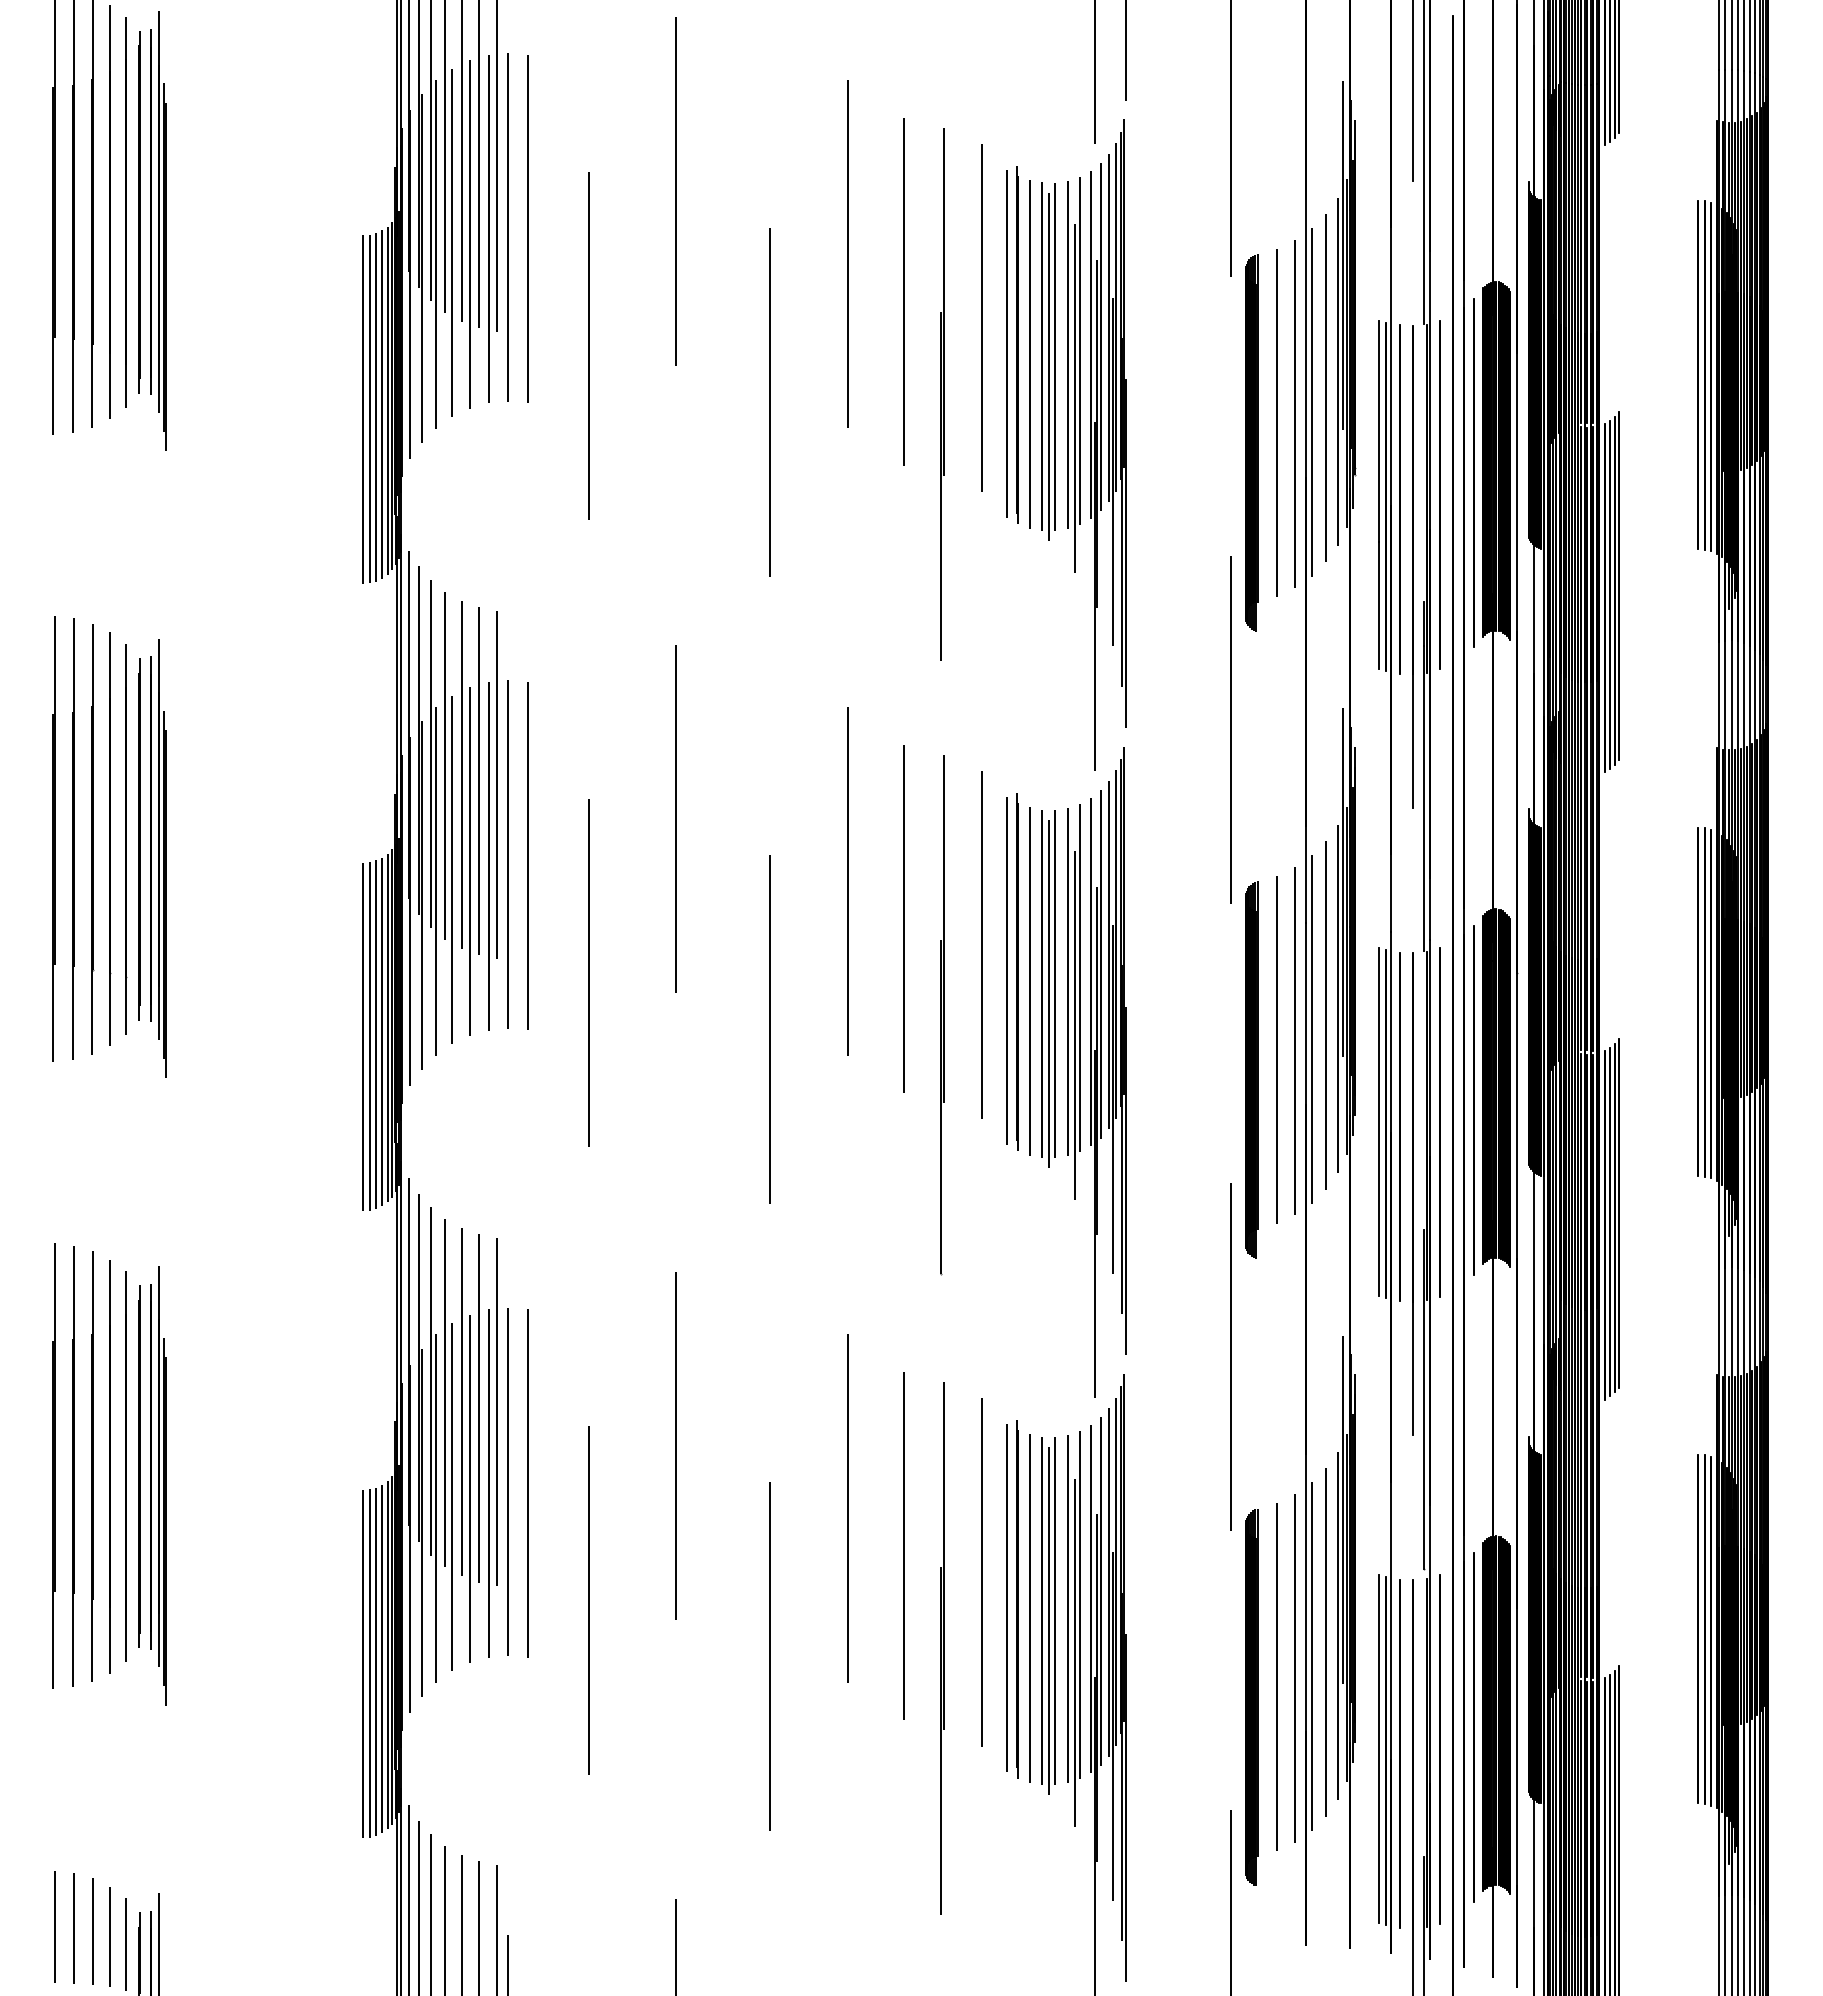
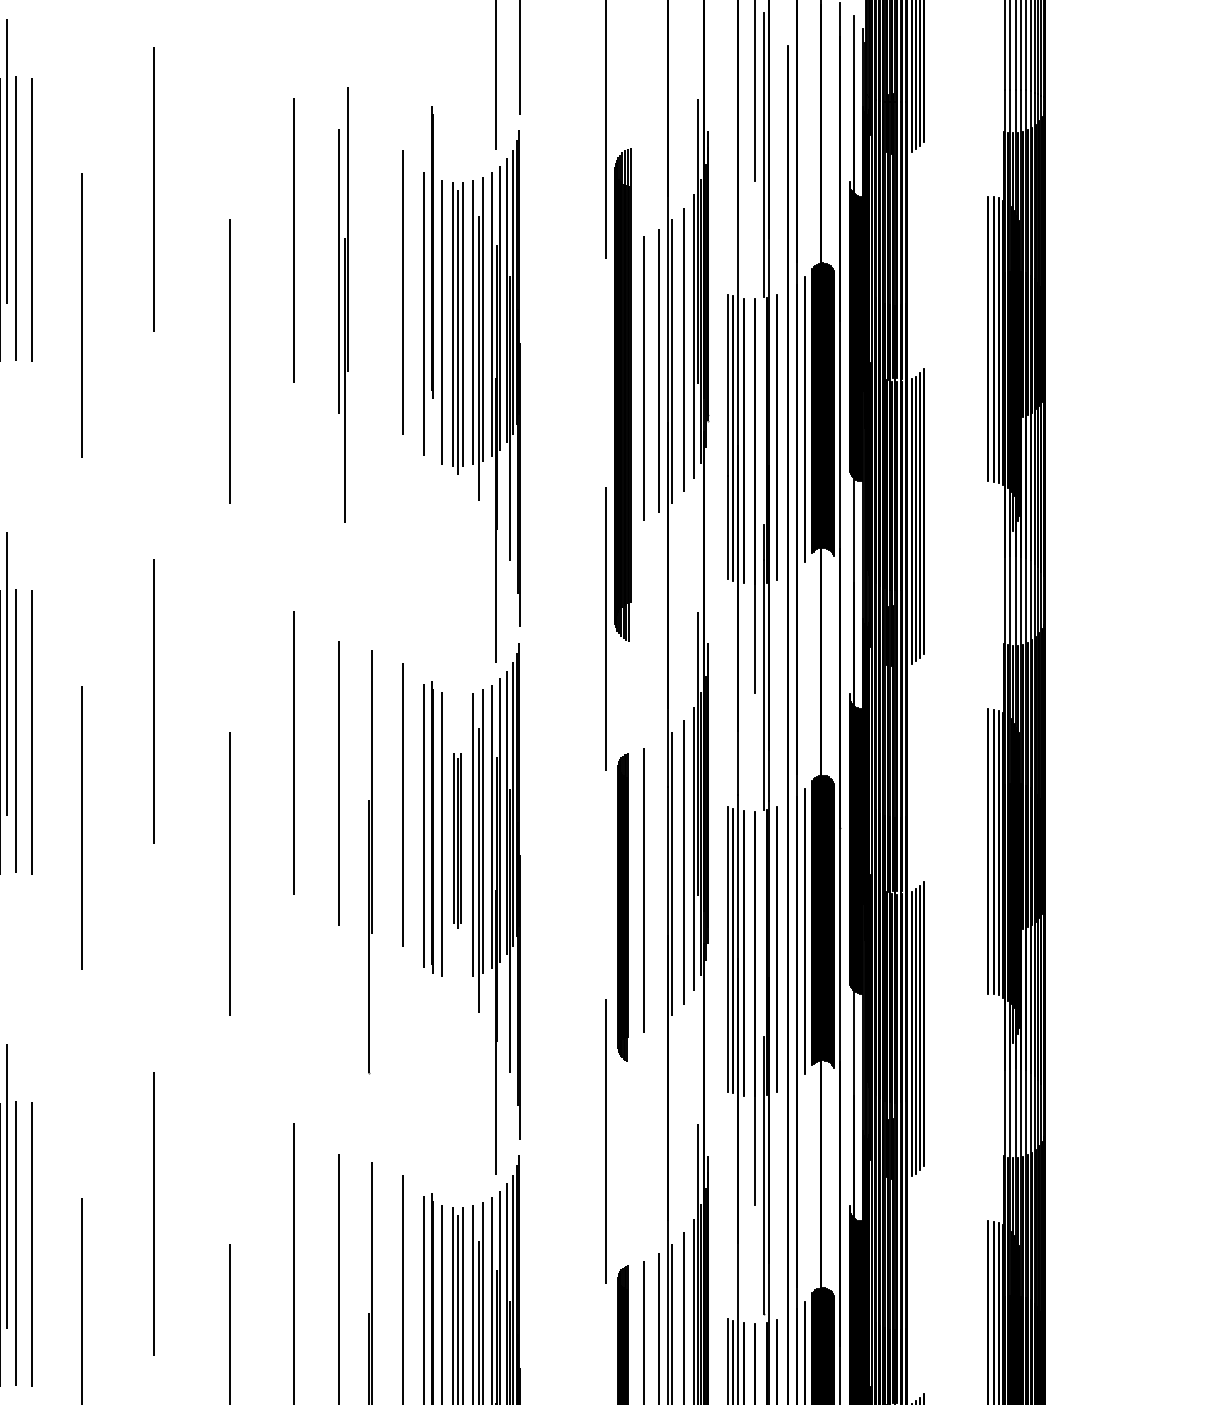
line: (1017, 344) -> (432, 252), moved
part: (942, 394) -> (346, 305), moved
part: (1251, 442) -> (623, 394), size x1.6
part: (1048, 988) -> (457, 840), size x0.6
line: (1295, 1040) -> (659, 882), removed

